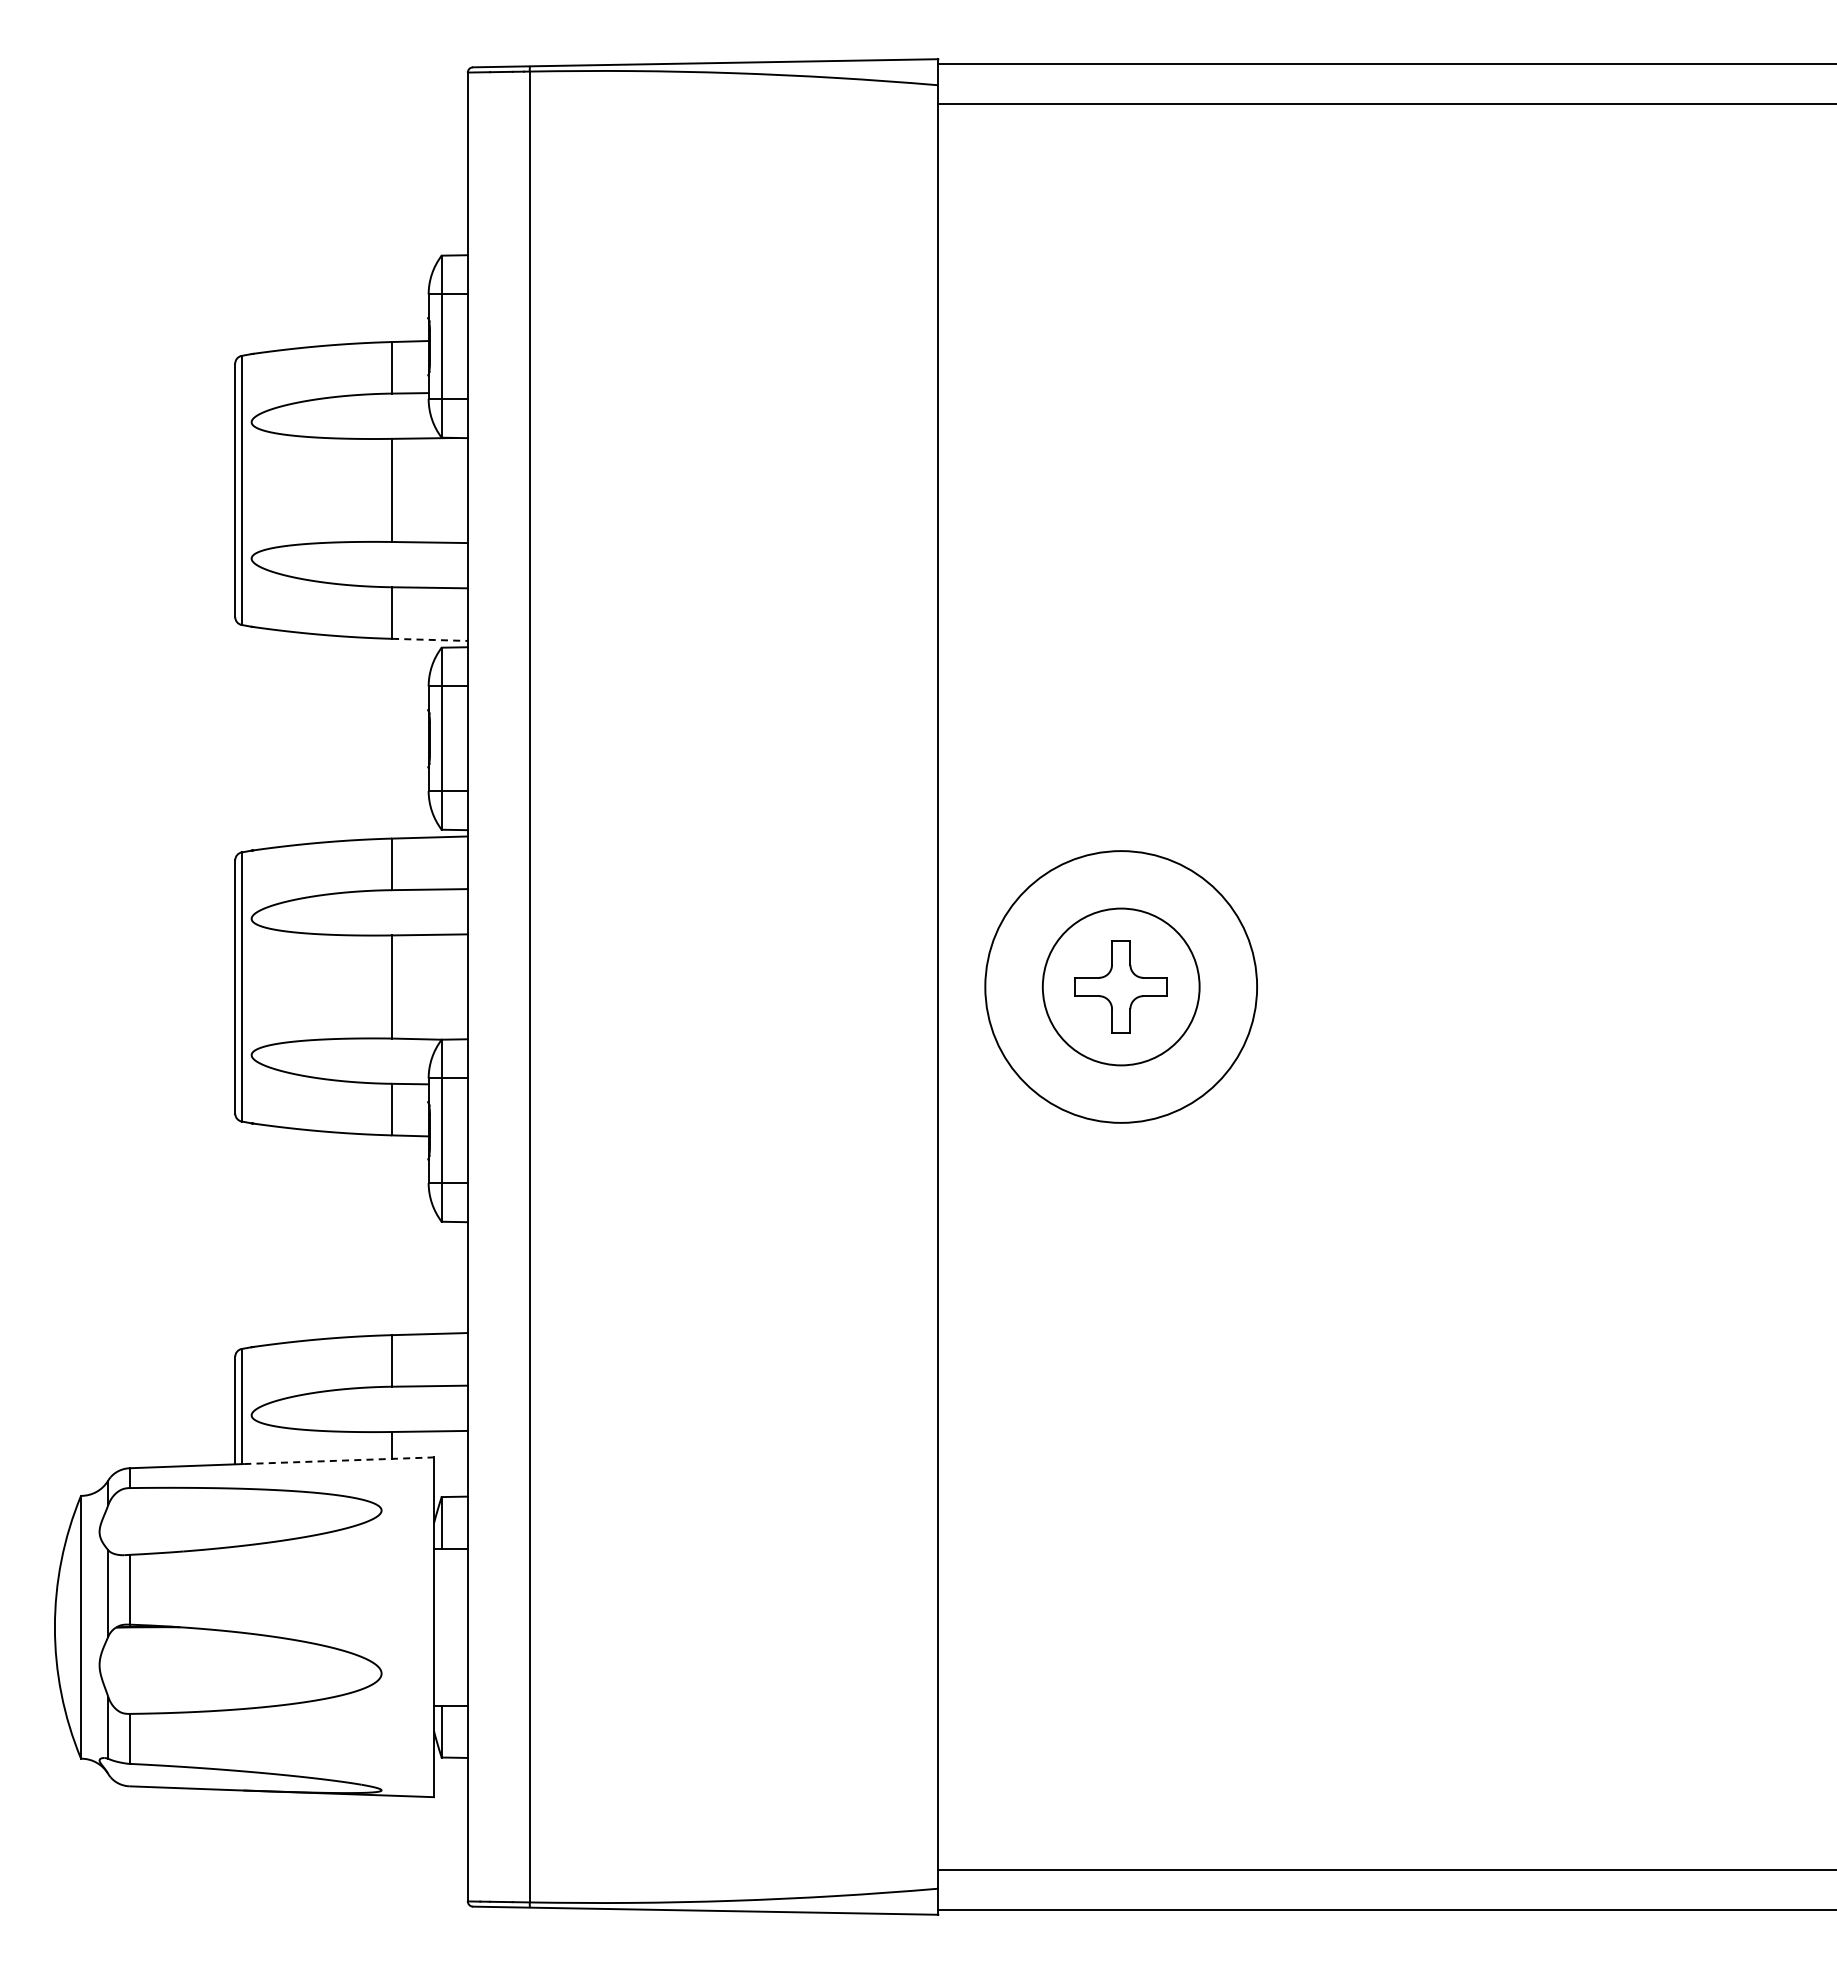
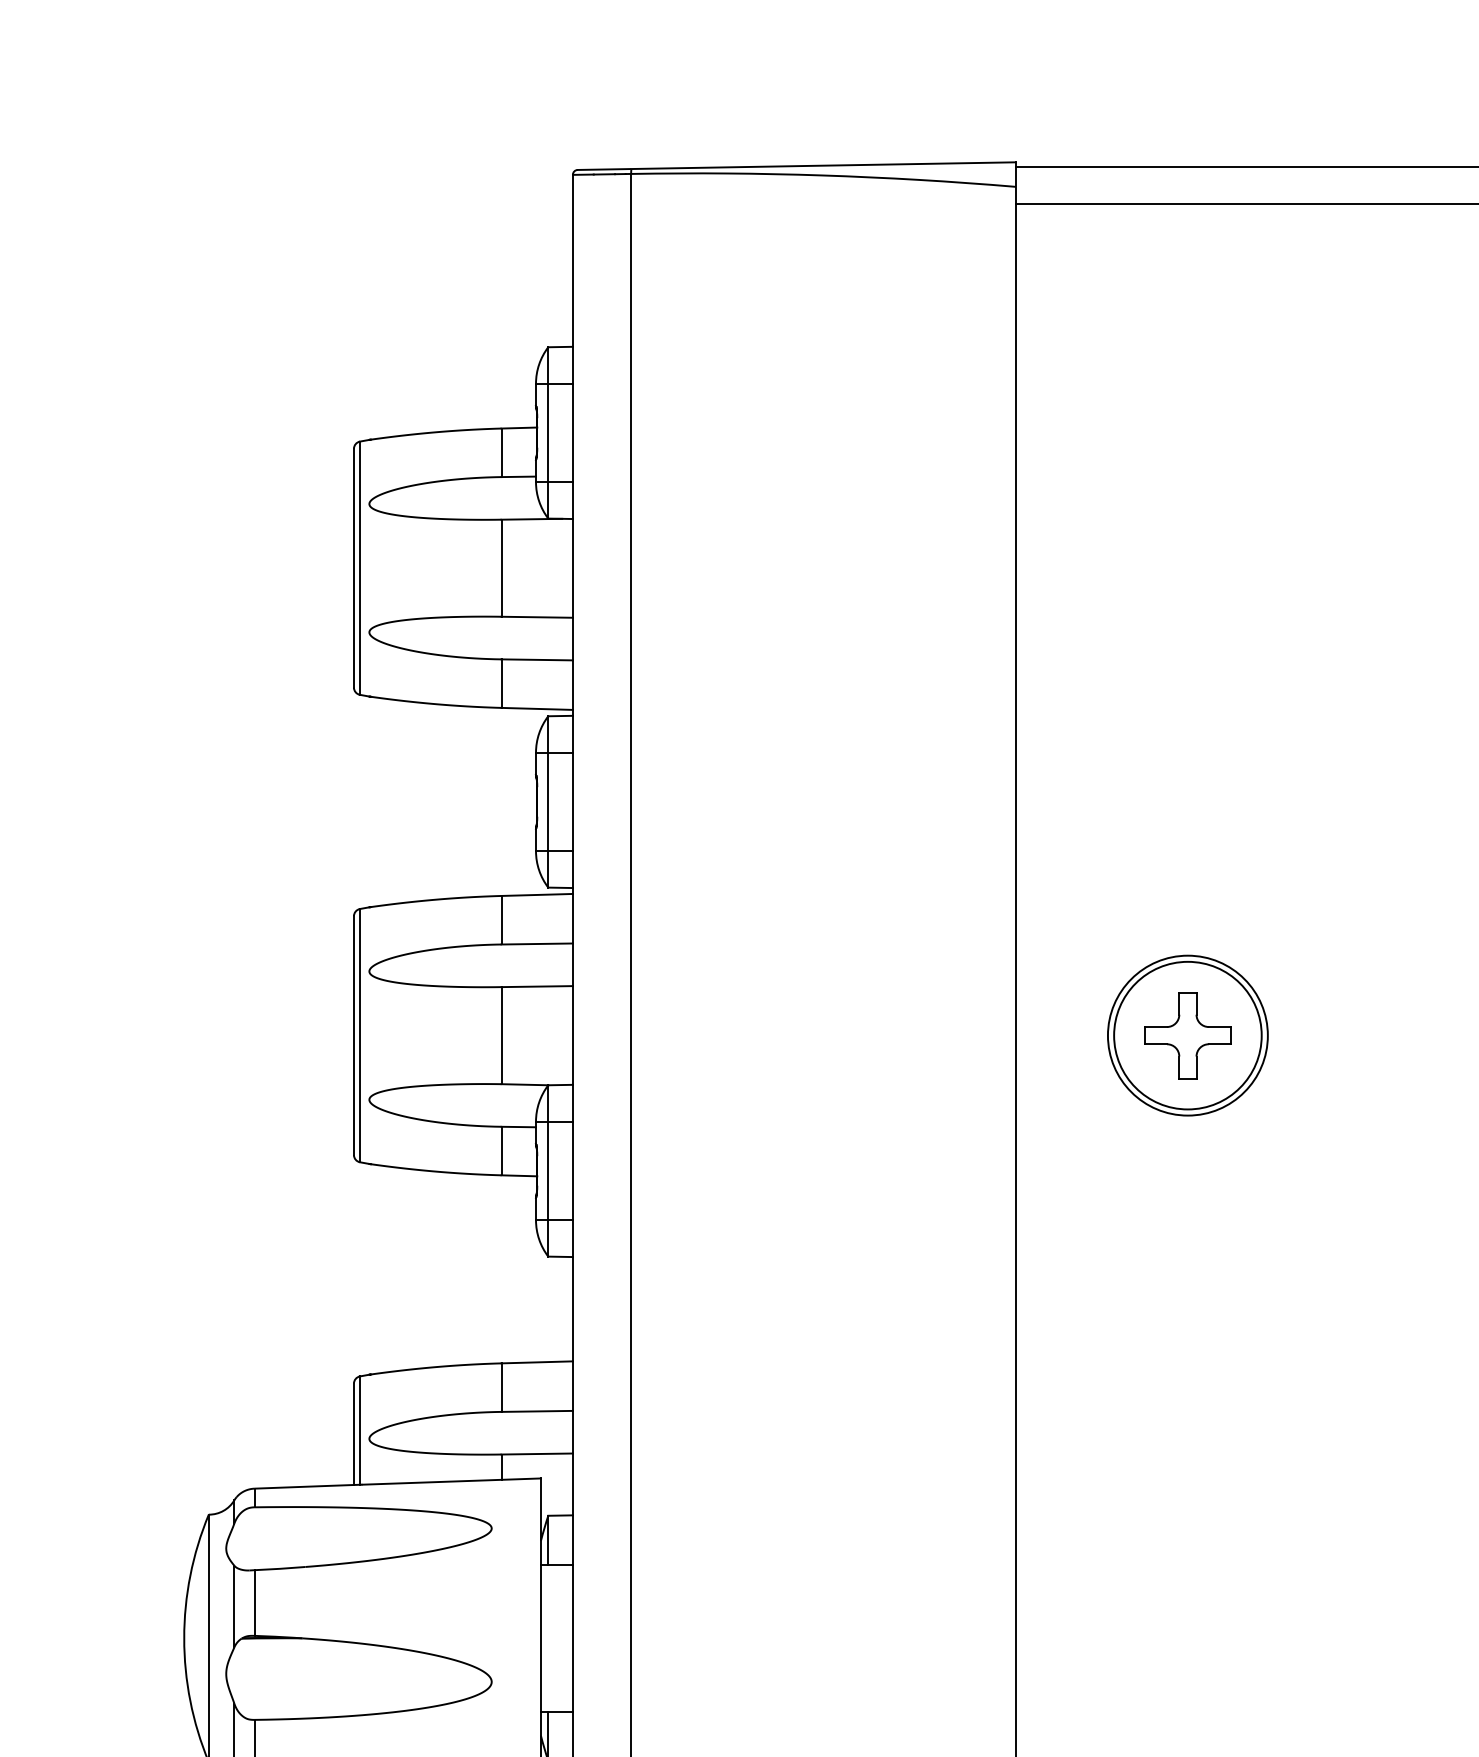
line: (429, 639) -> (536, 708), dashed -> solid
circle: (1121, 986) -> (1188, 1035), size x0.62
line: (339, 1460) -> (452, 1481), dashed -> solid

